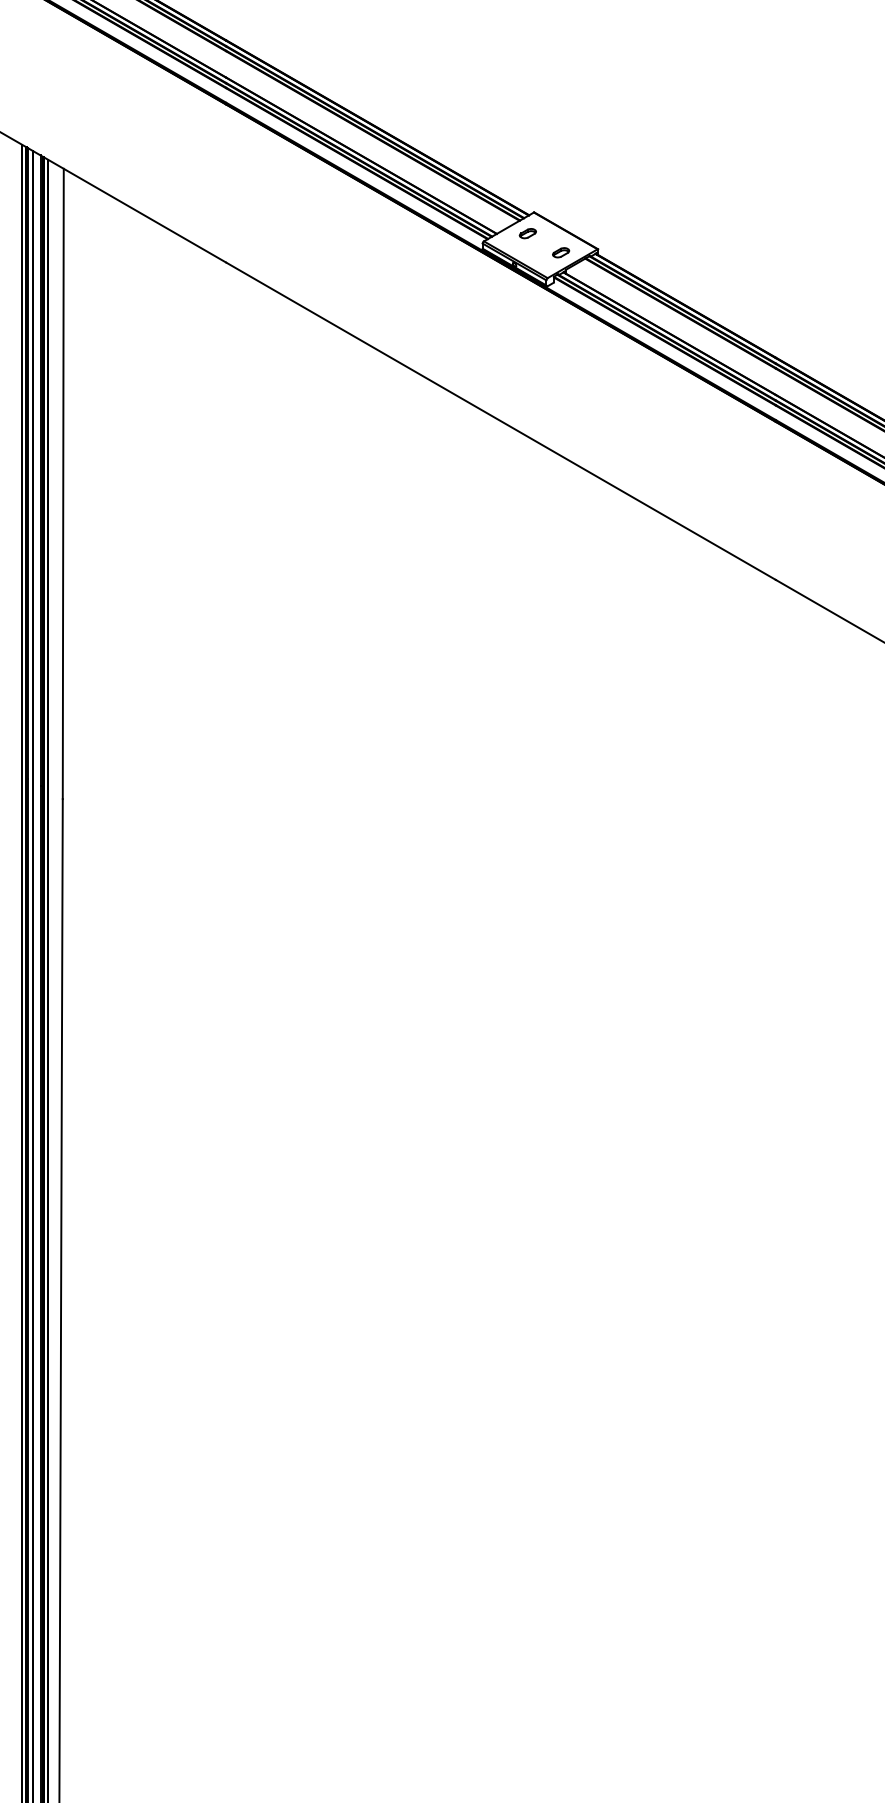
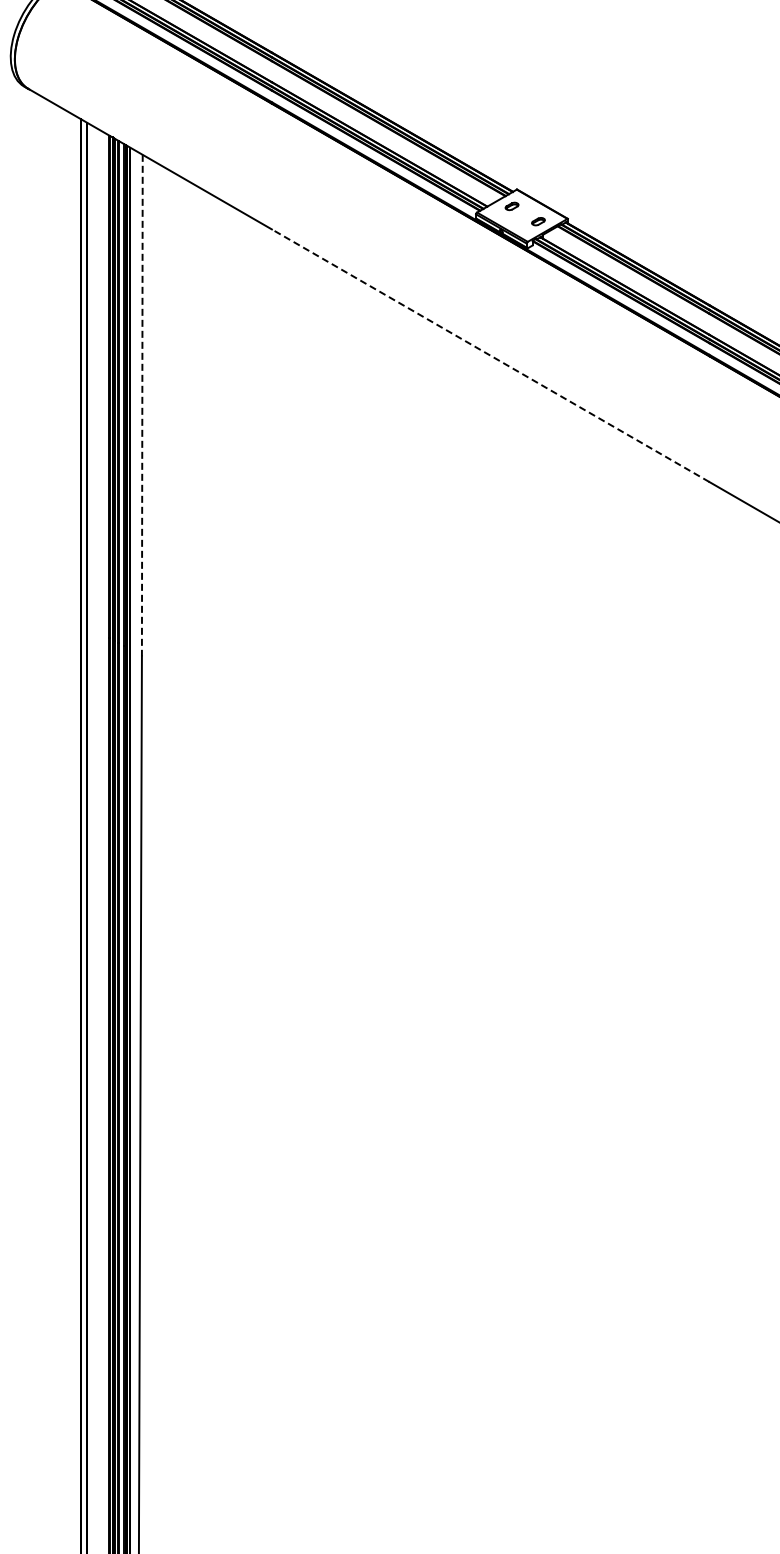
line: (500, 420) -> (490, 355), solid -> dashed
line: (63, 483) -> (142, 405), solid -> dashed

